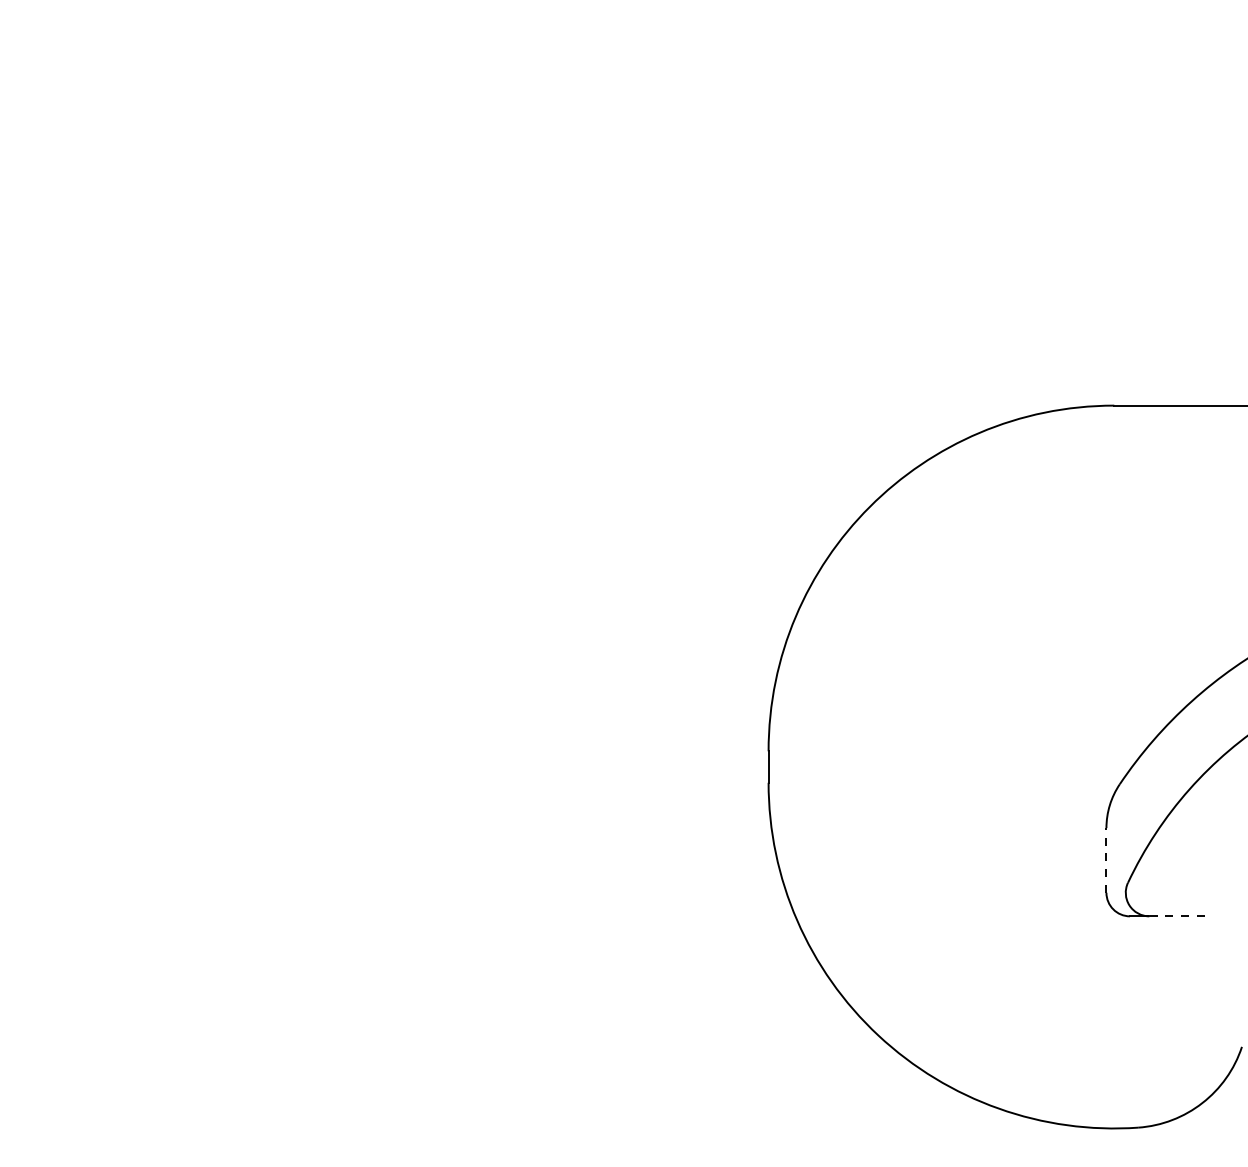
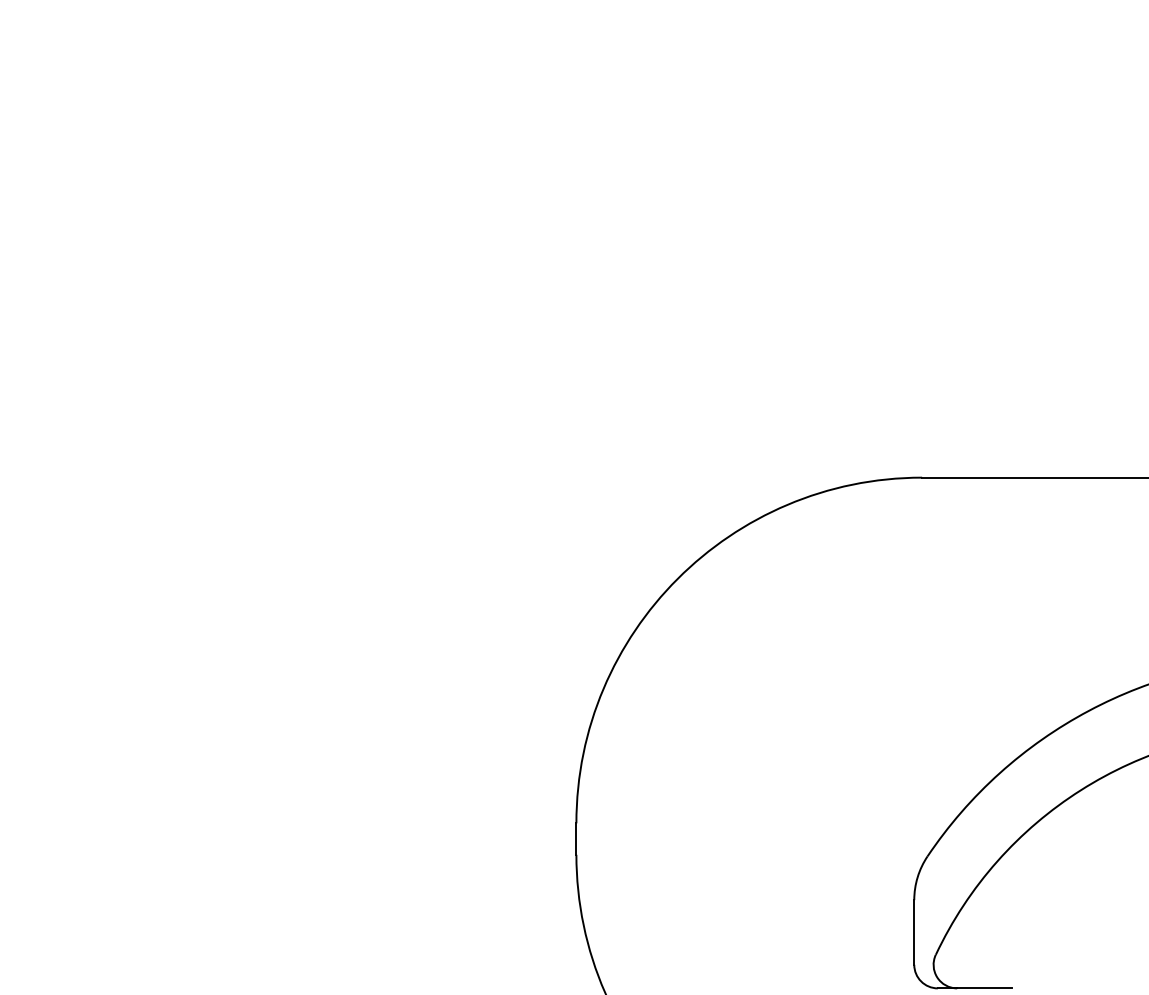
line: (1106, 859) -> (914, 931), dashed -> solid
line: (1177, 916) -> (985, 988), dashed -> solid

